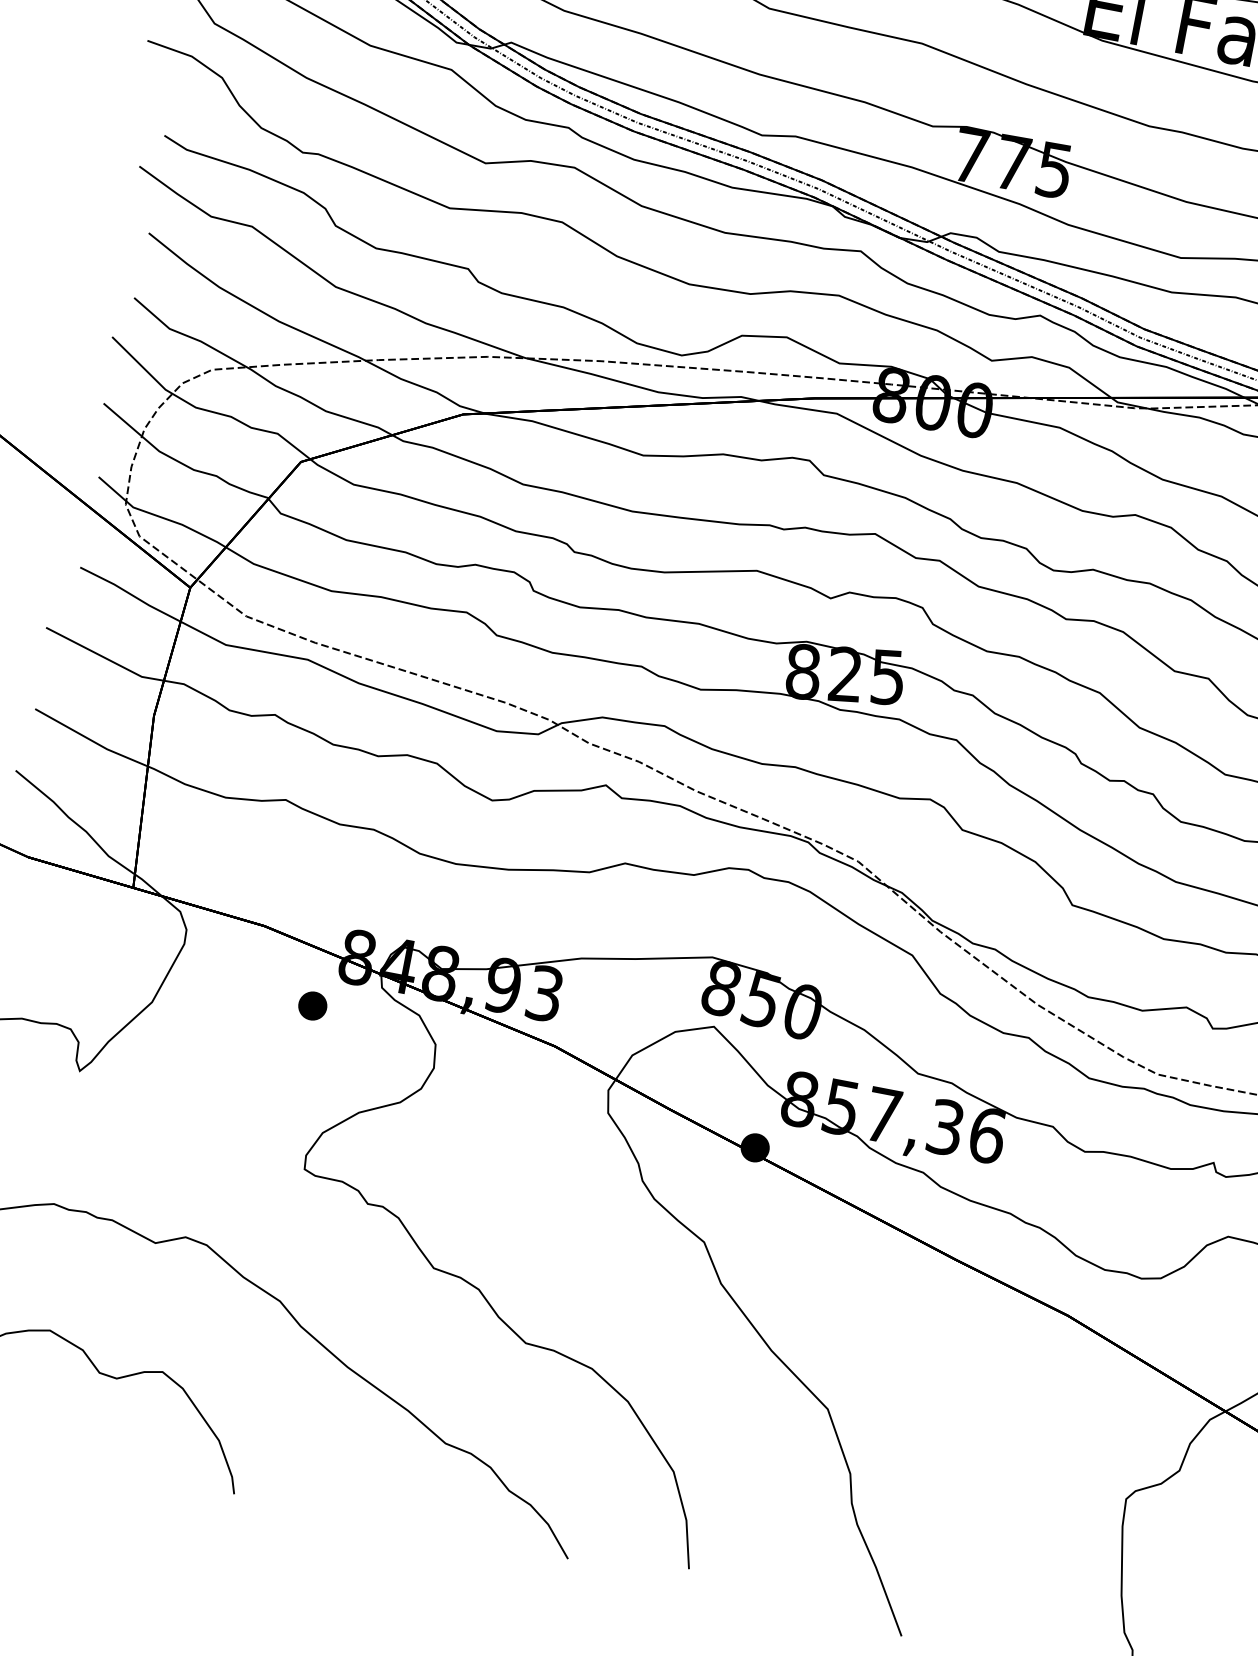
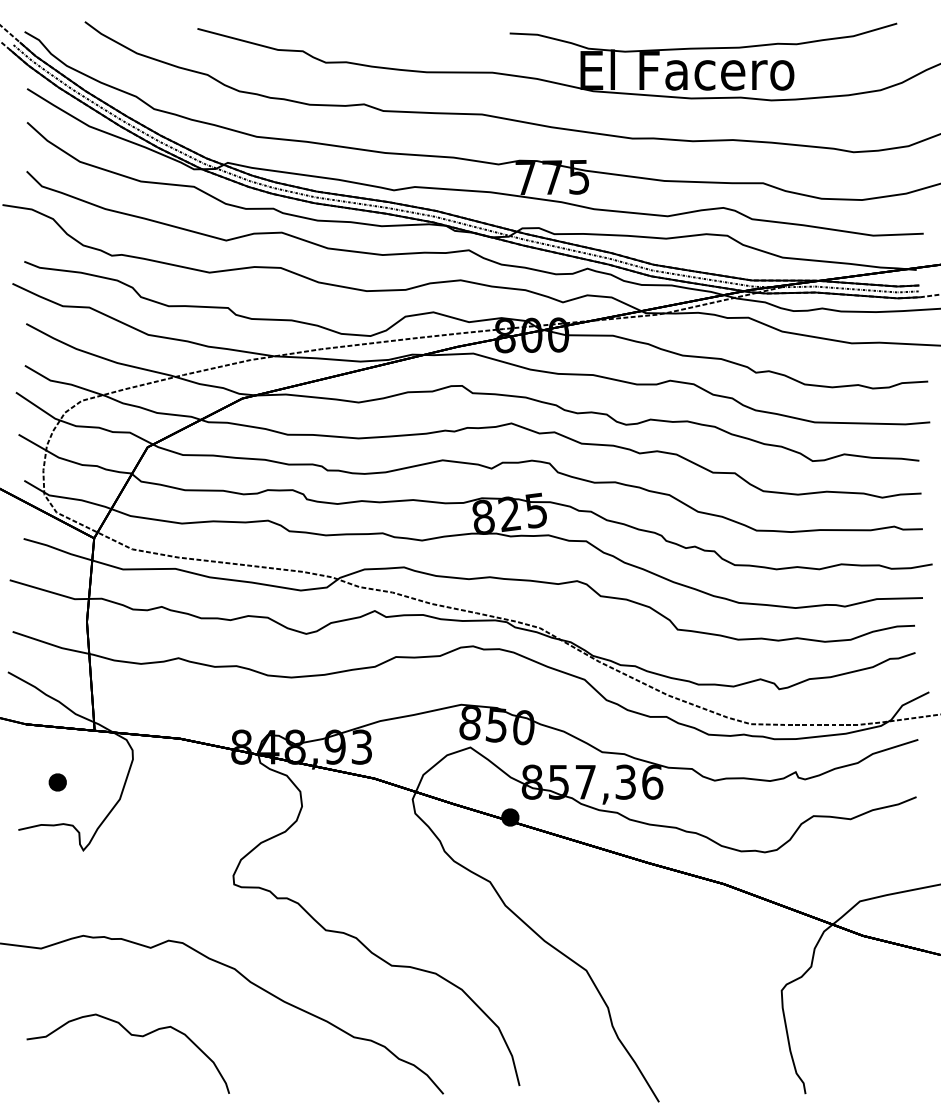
part: (312, 1005) -> (57, 782), moved

